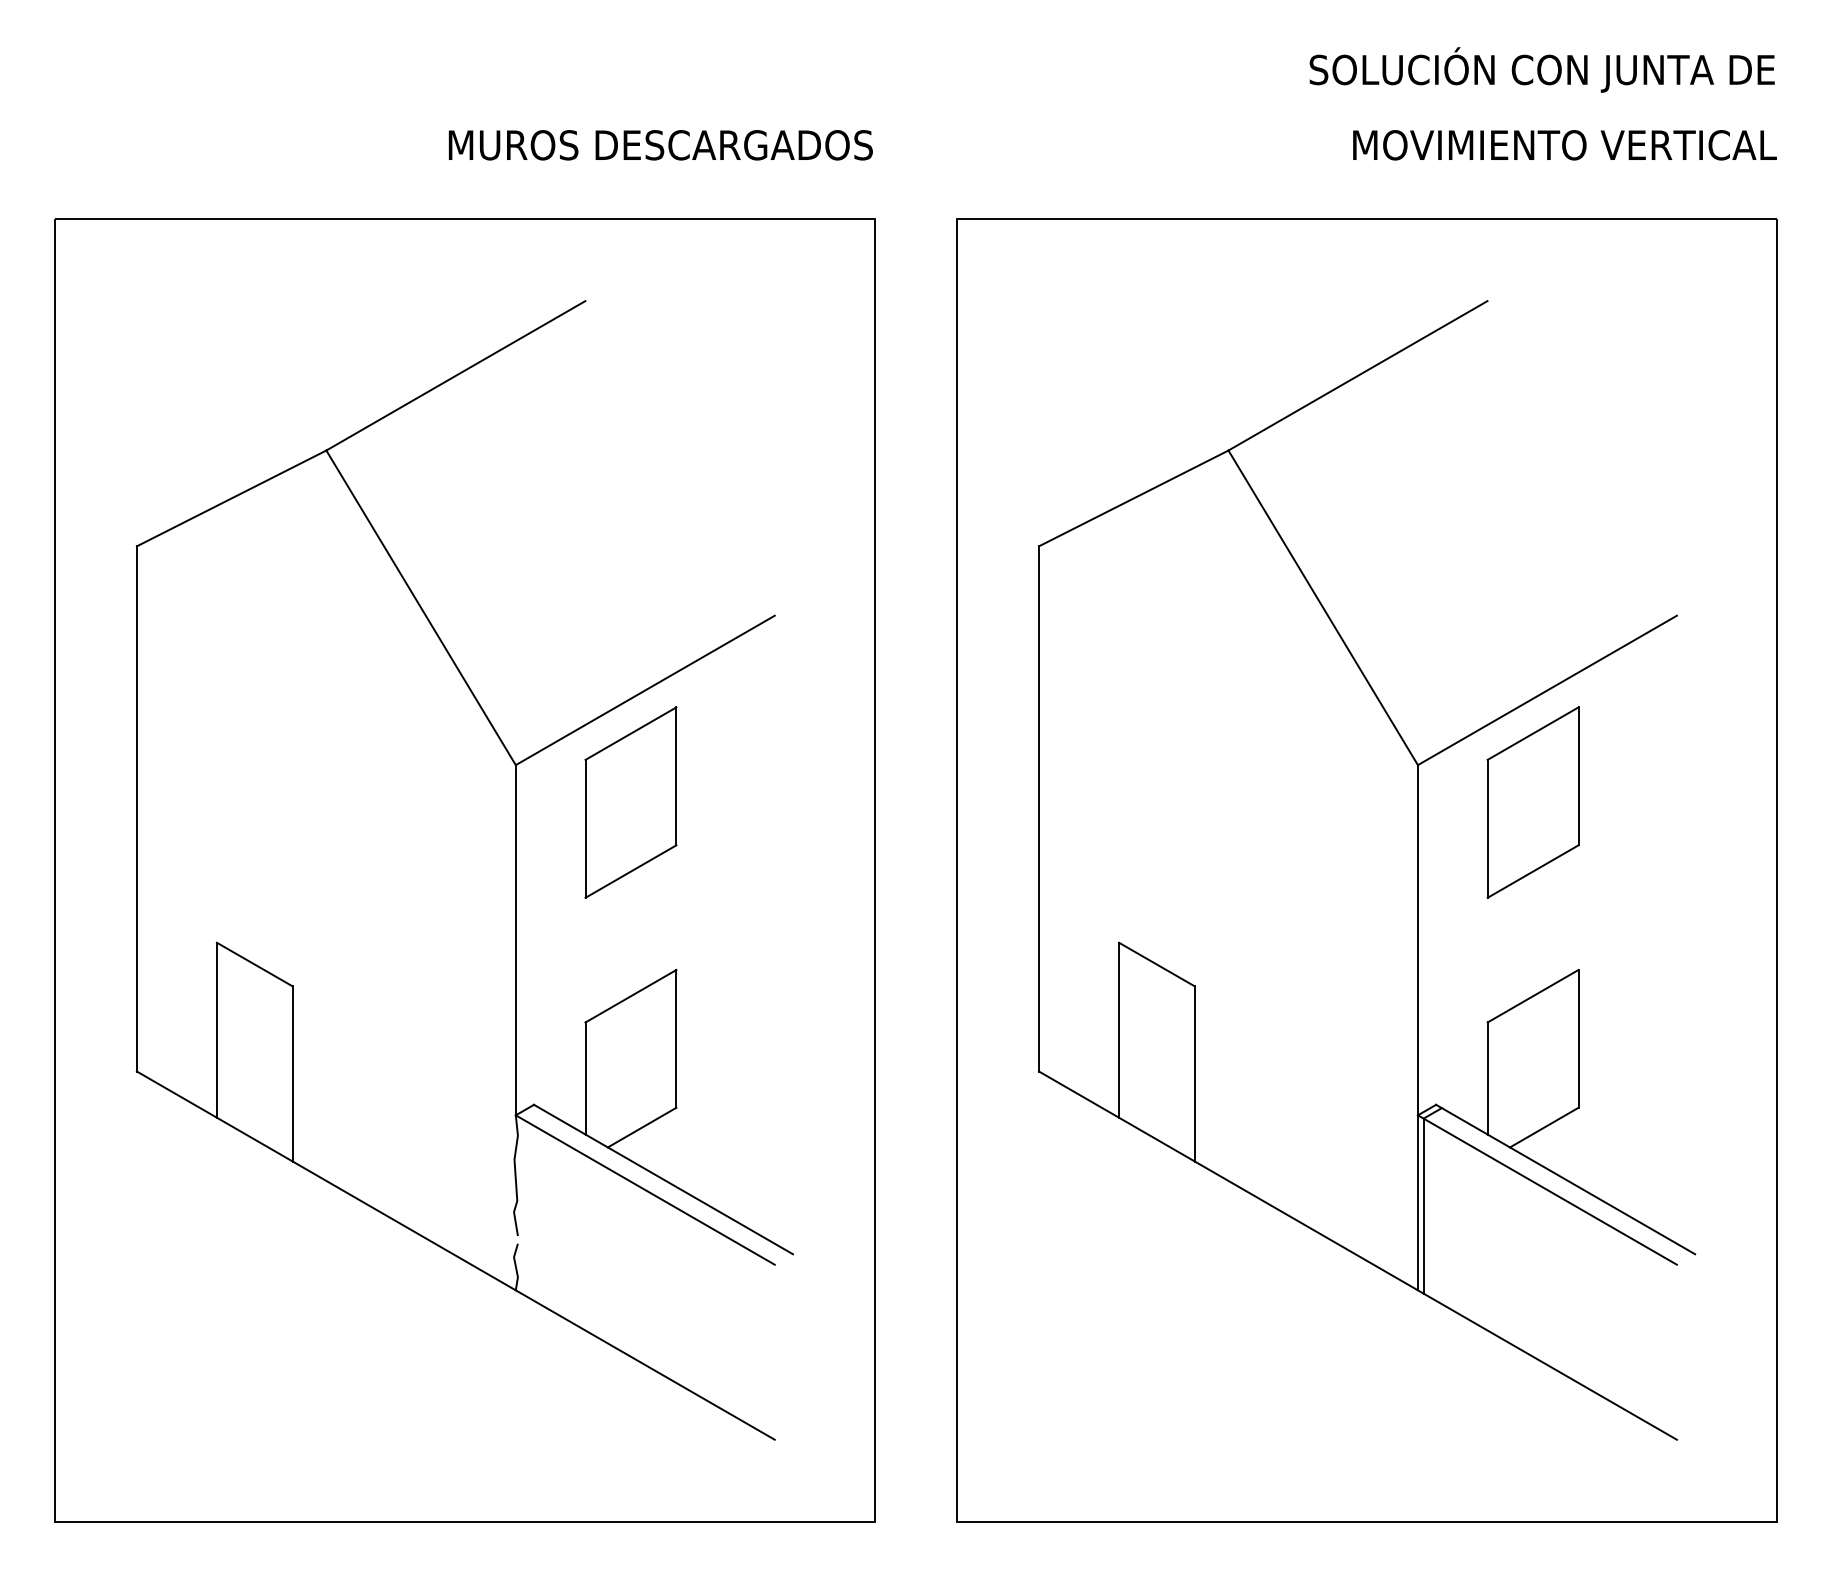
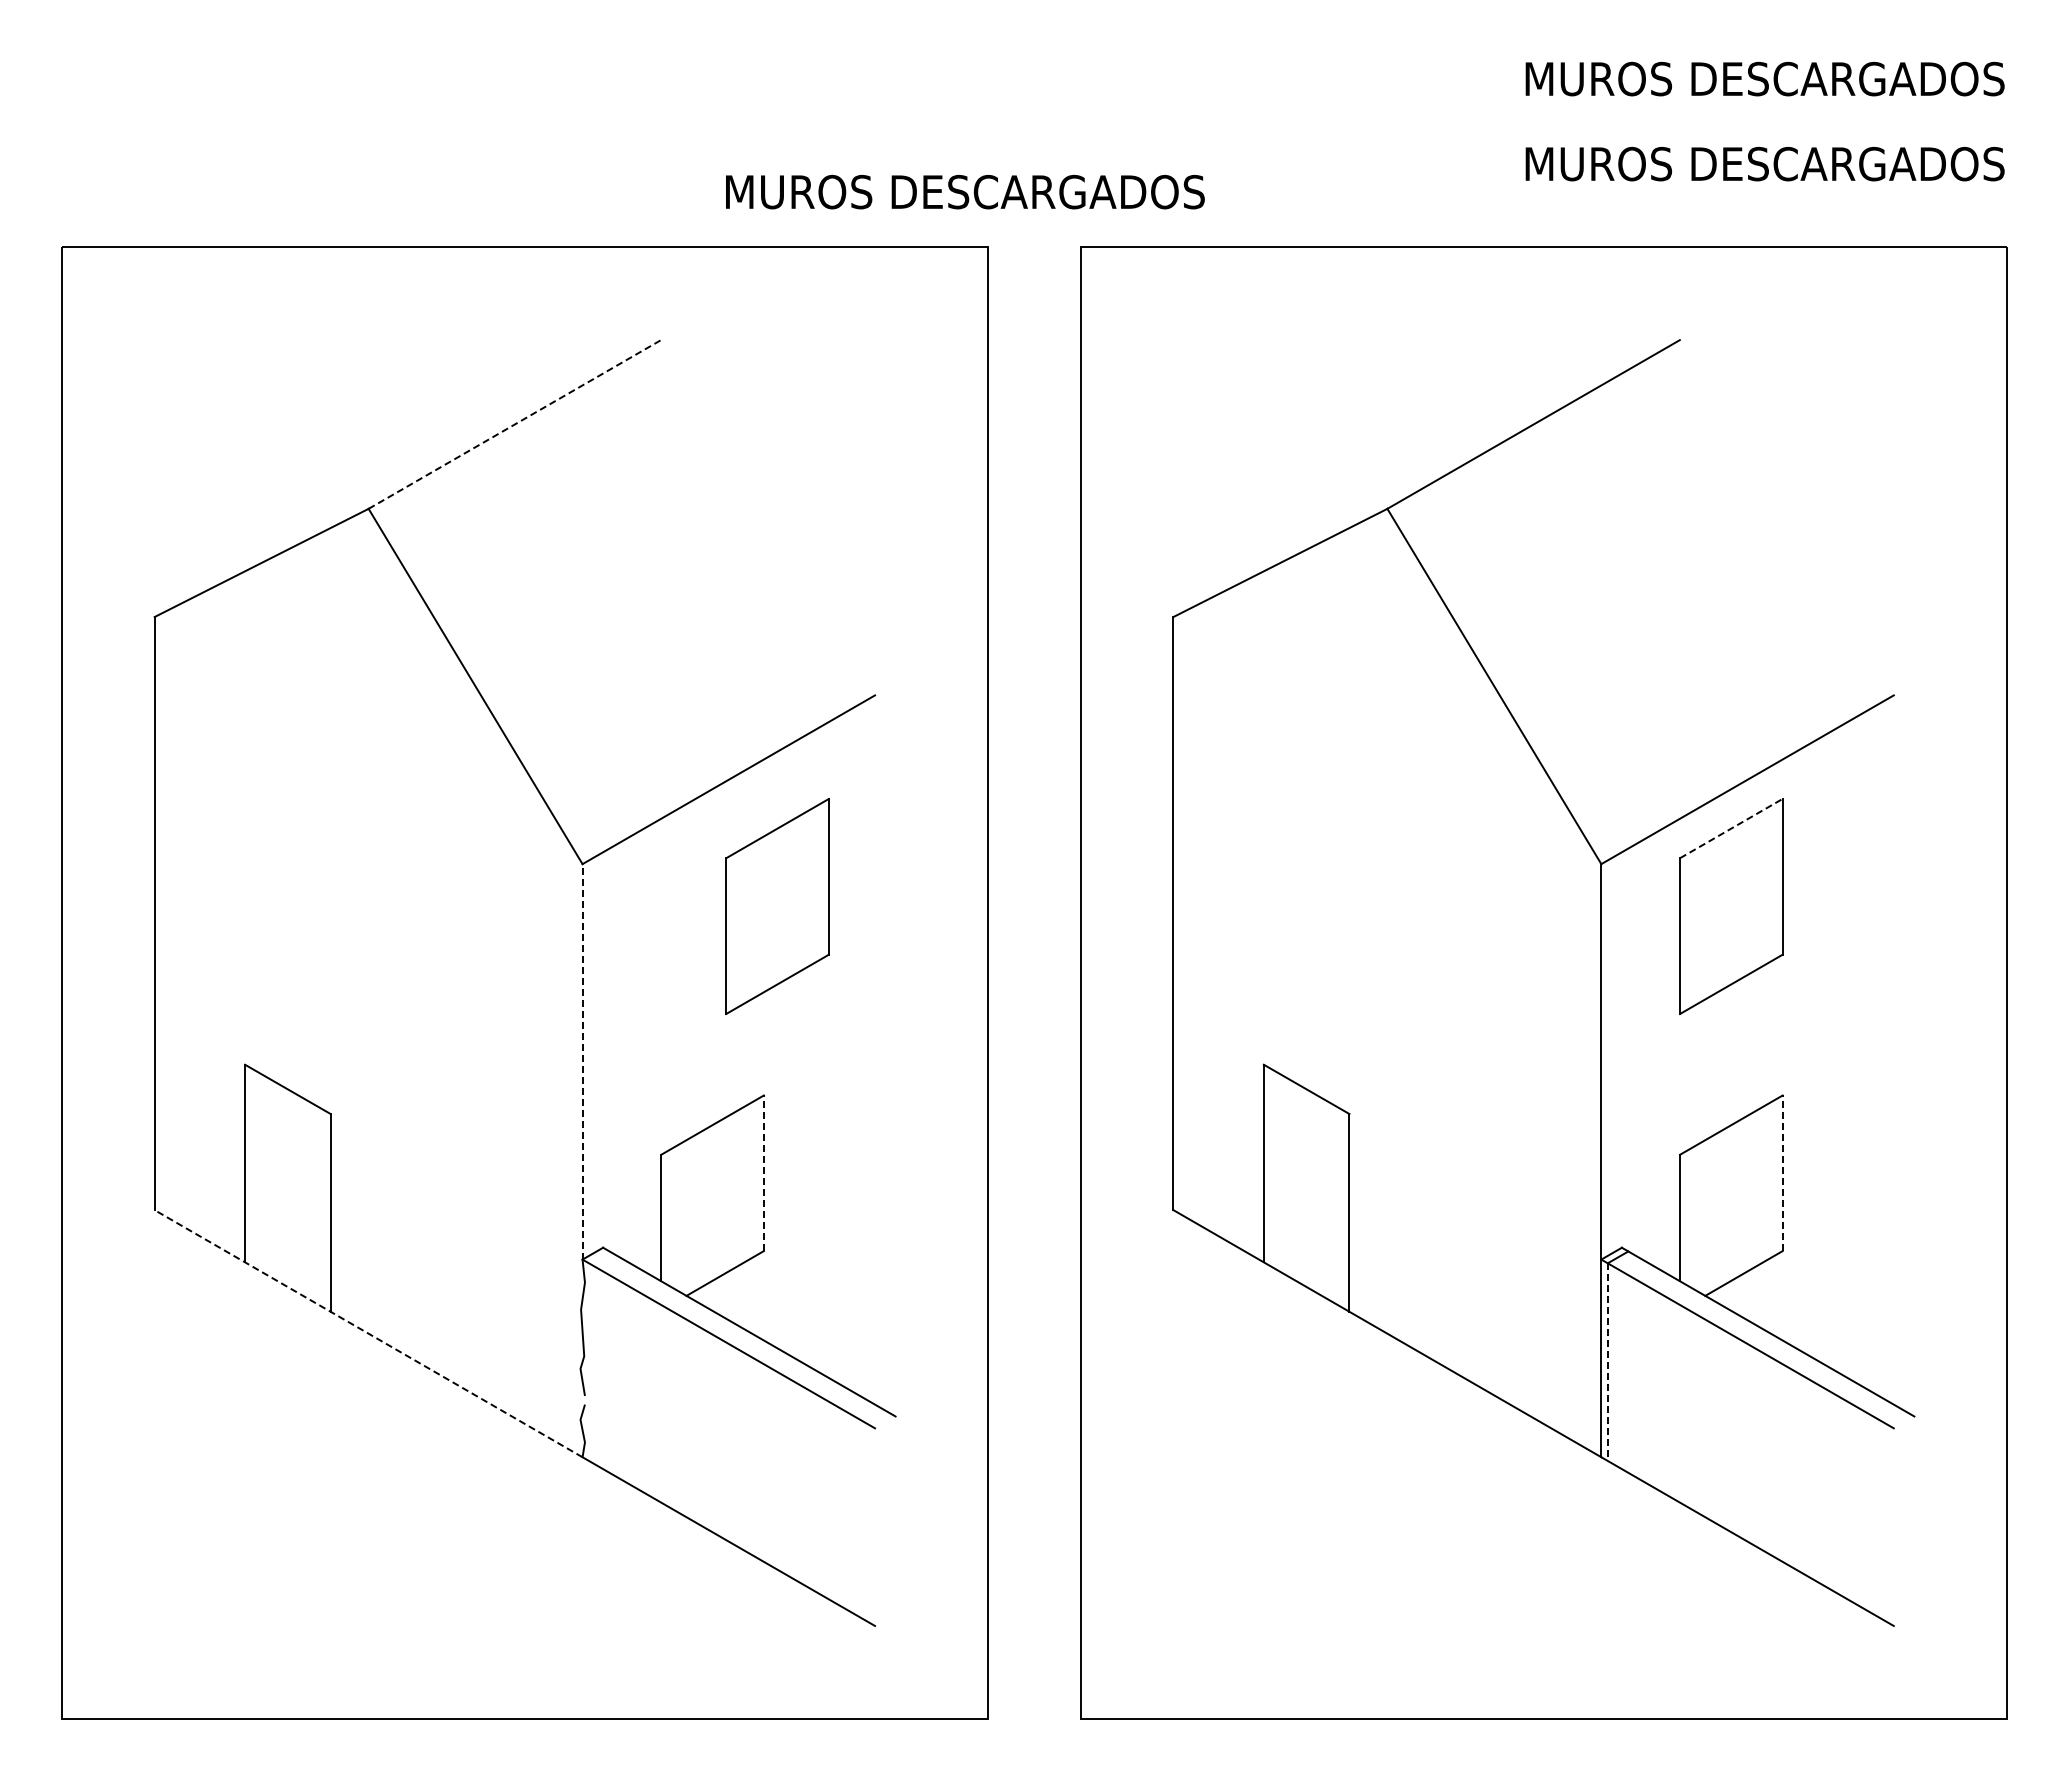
text: (1542, 69) -> (1741, 78), SOLUCIÓN CON JUNTA DE -> MUROS DESCARGADOS
text: (660, 144) -> (965, 191), moved
text: (1563, 144) -> (1765, 163), MOVIMIENTO VERTICAL -> MUROS DESCARGADOS
line: (455, 375) -> (514, 424), solid -> dashed
line: (1533, 733) -> (1731, 828), solid -> dashed
part: (630, 801) -> (777, 905), moved
line: (515, 939) -> (582, 1061), solid -> dashed
line: (676, 1039) -> (763, 1173), solid -> dashed
line: (1578, 1039) -> (1782, 1173), solid -> dashed
line: (326, 1180) -> (368, 1333), solid -> dashed
line: (1423, 1206) -> (1607, 1362), solid -> dashed

